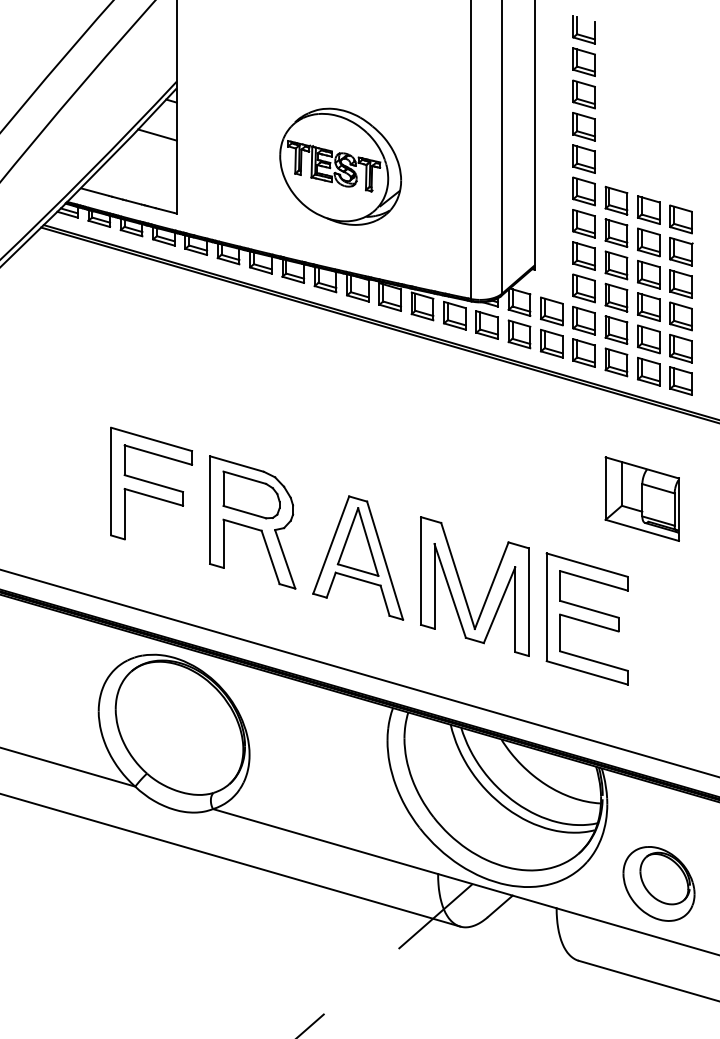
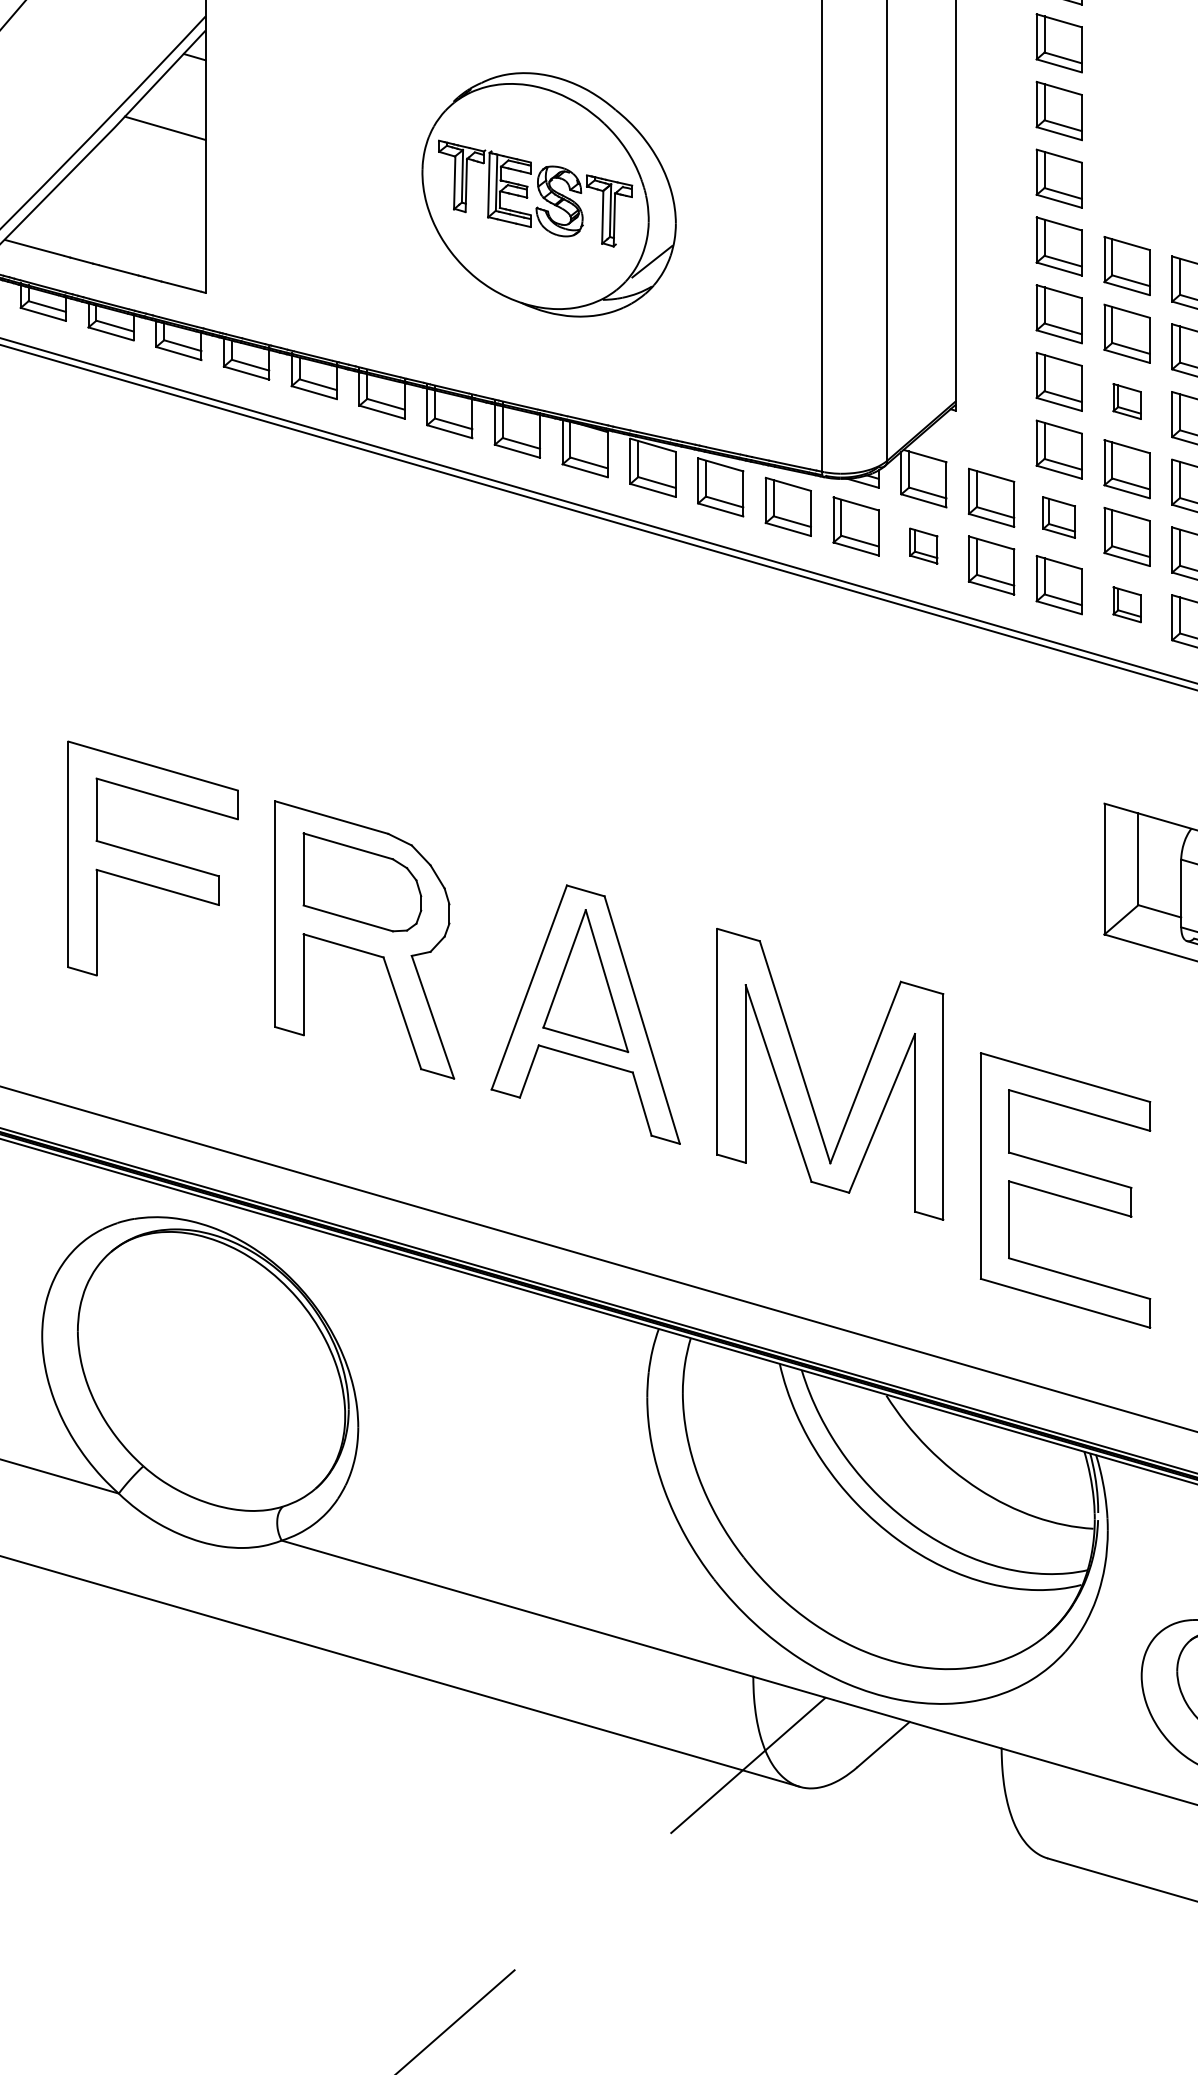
part: (616, 265) -> (1127, 401), size x0.6
part: (583, 320) -> (1057, 516), size x0.7
part: (519, 334) -> (923, 546), size x0.6
part: (616, 362) -> (1127, 604), size x0.6
part: (586, 618) -> (1064, 1189), moved

